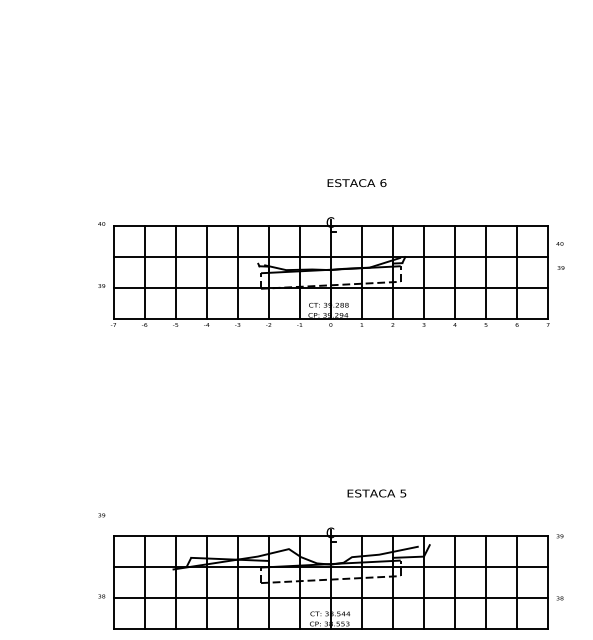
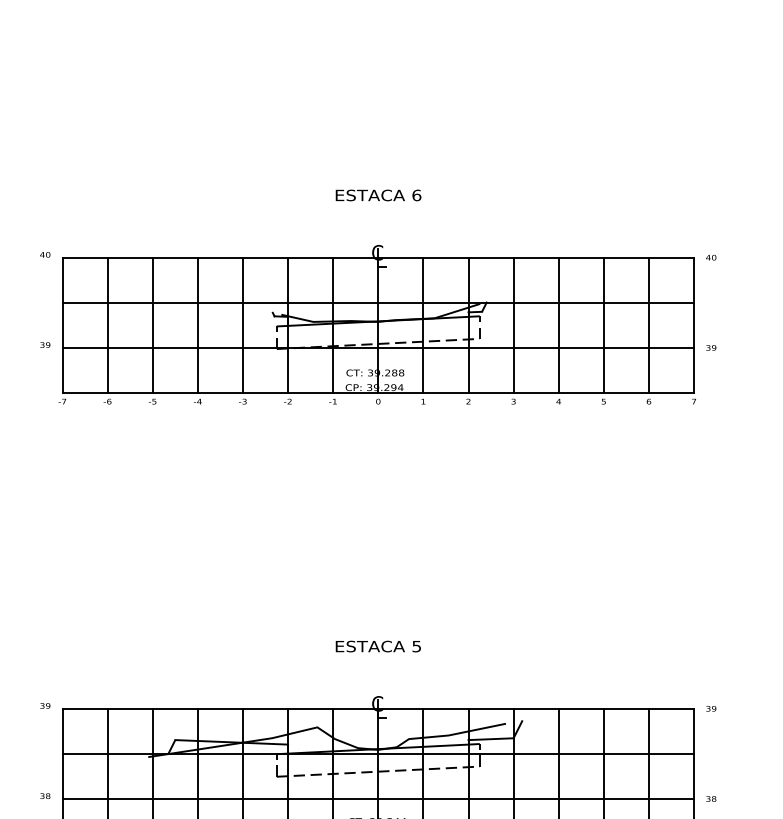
text: (356, 183) -> (377, 196), moved
text: (559, 243) -> (710, 257), moved
text: (560, 267) -> (710, 347), moved
text: (376, 493) -> (377, 646), moved
text: (101, 515) -> (44, 706), moved

